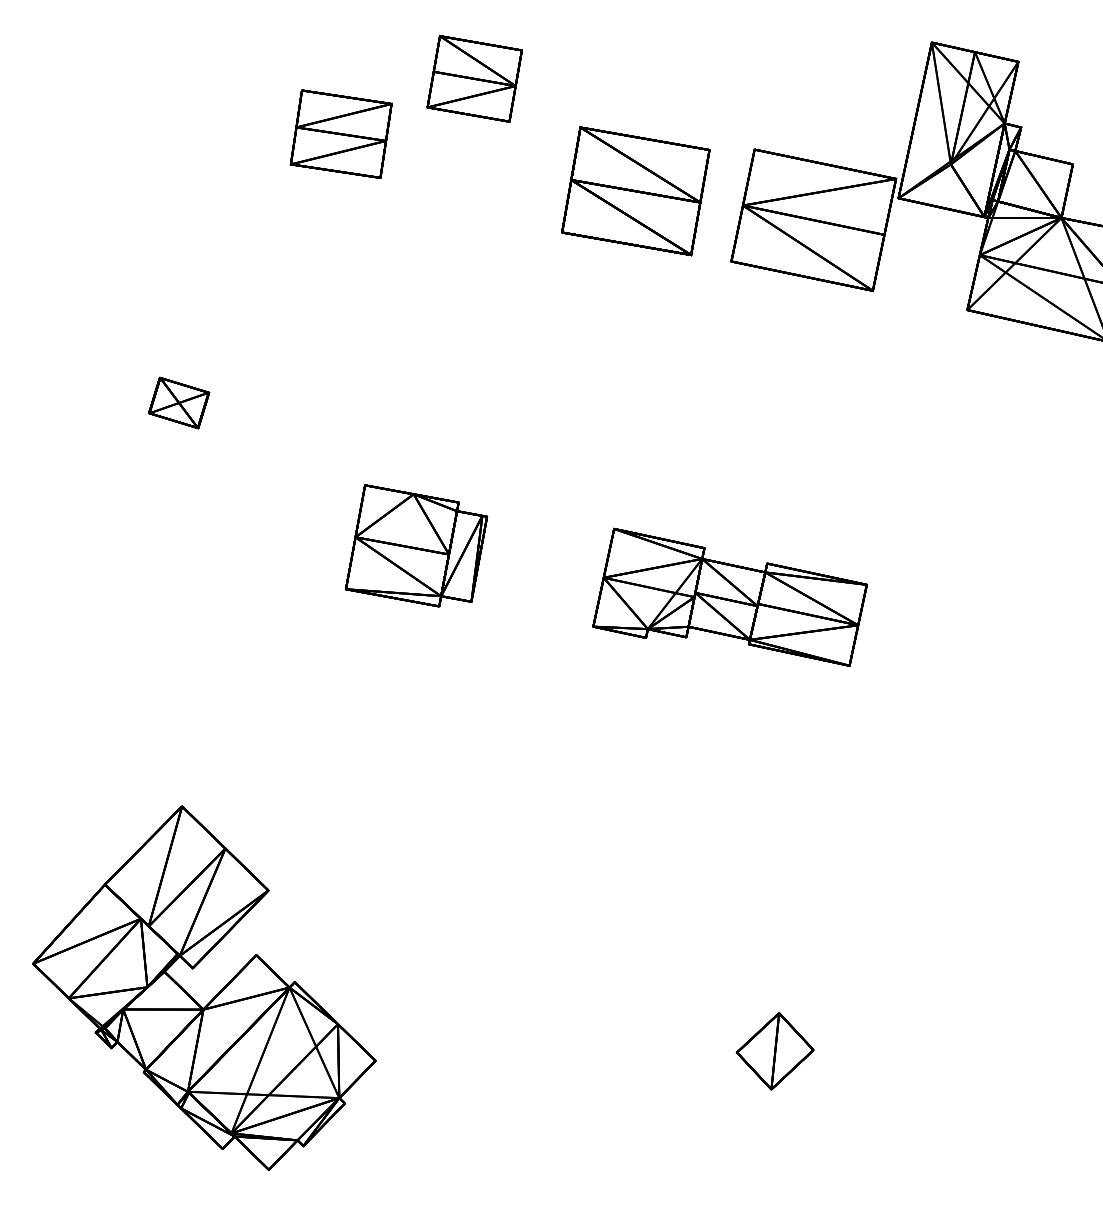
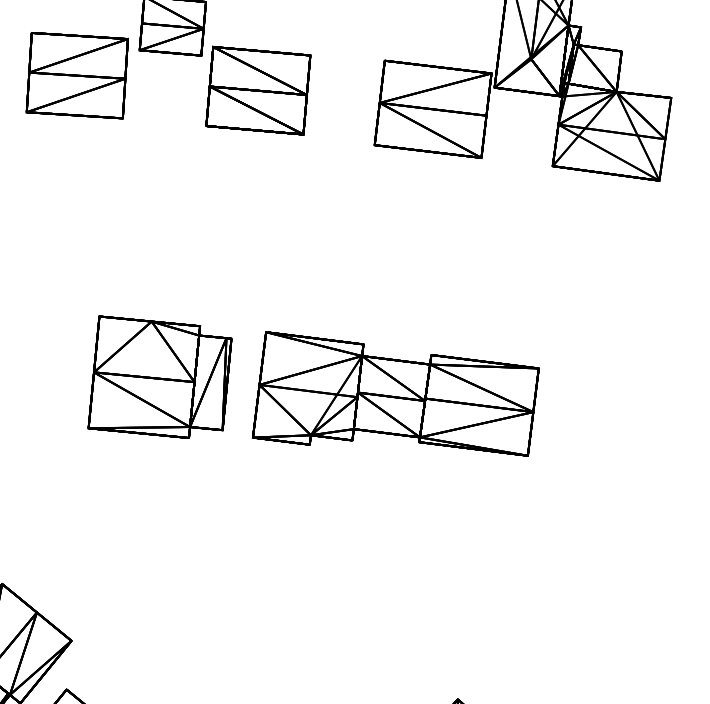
part: (341, 133) -> (77, 75), size x1.43
part: (635, 191) -> (258, 90), moved
part: (416, 545) -> (159, 375), size x1.43
part: (729, 597) -> (394, 394), size x1.43

